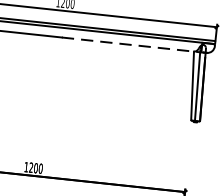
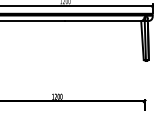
line: (131, 45) -> (105, 21), dashed -> solid

